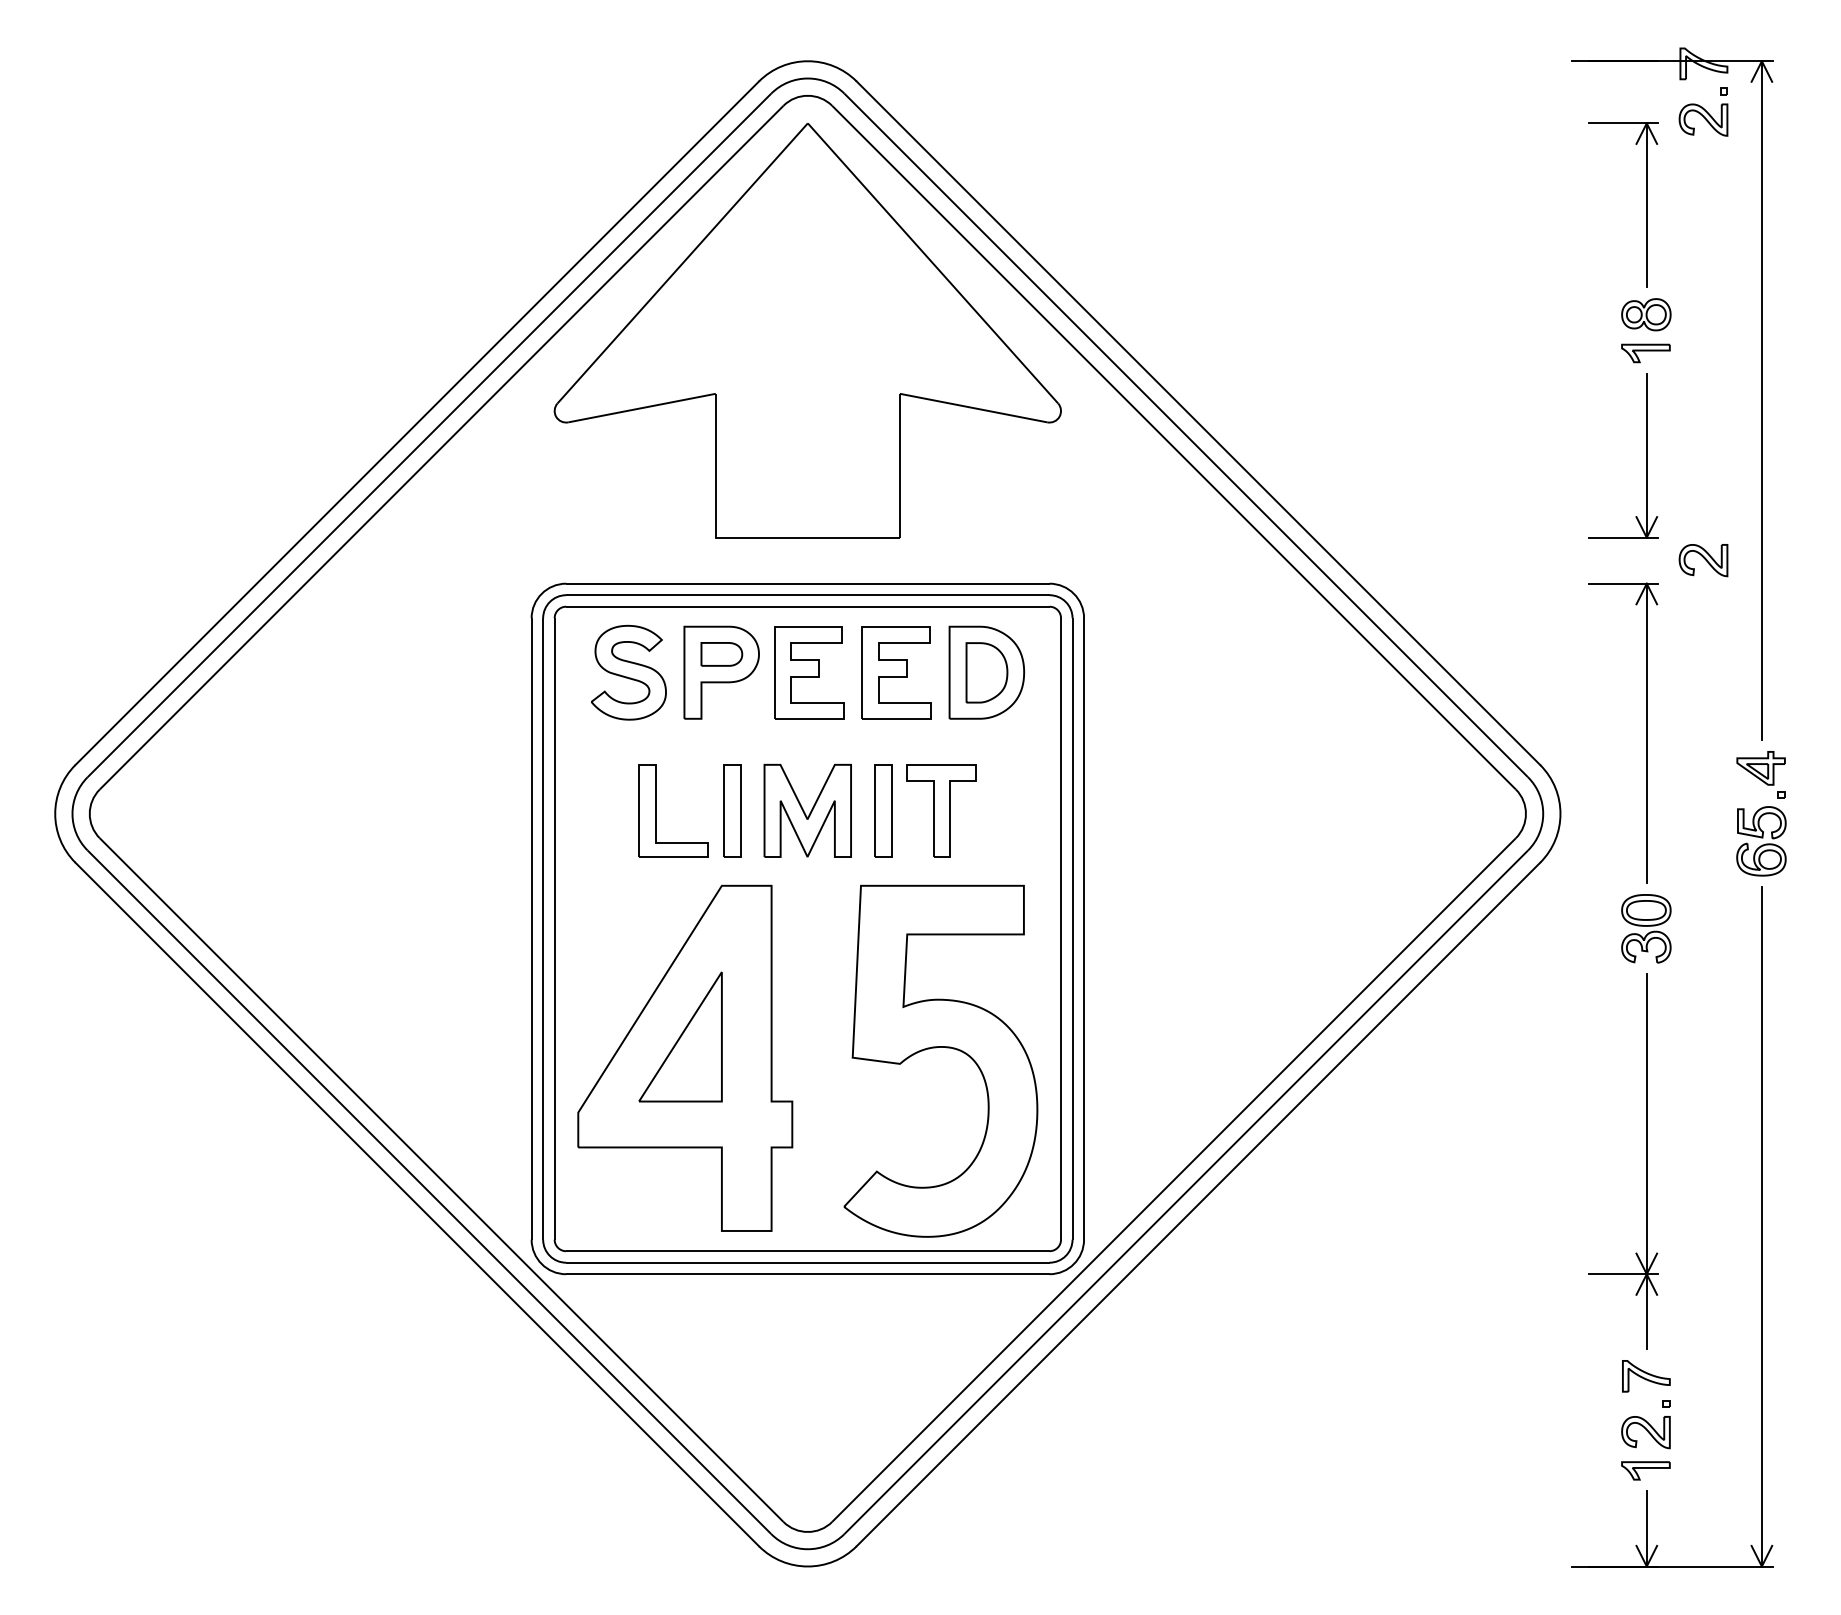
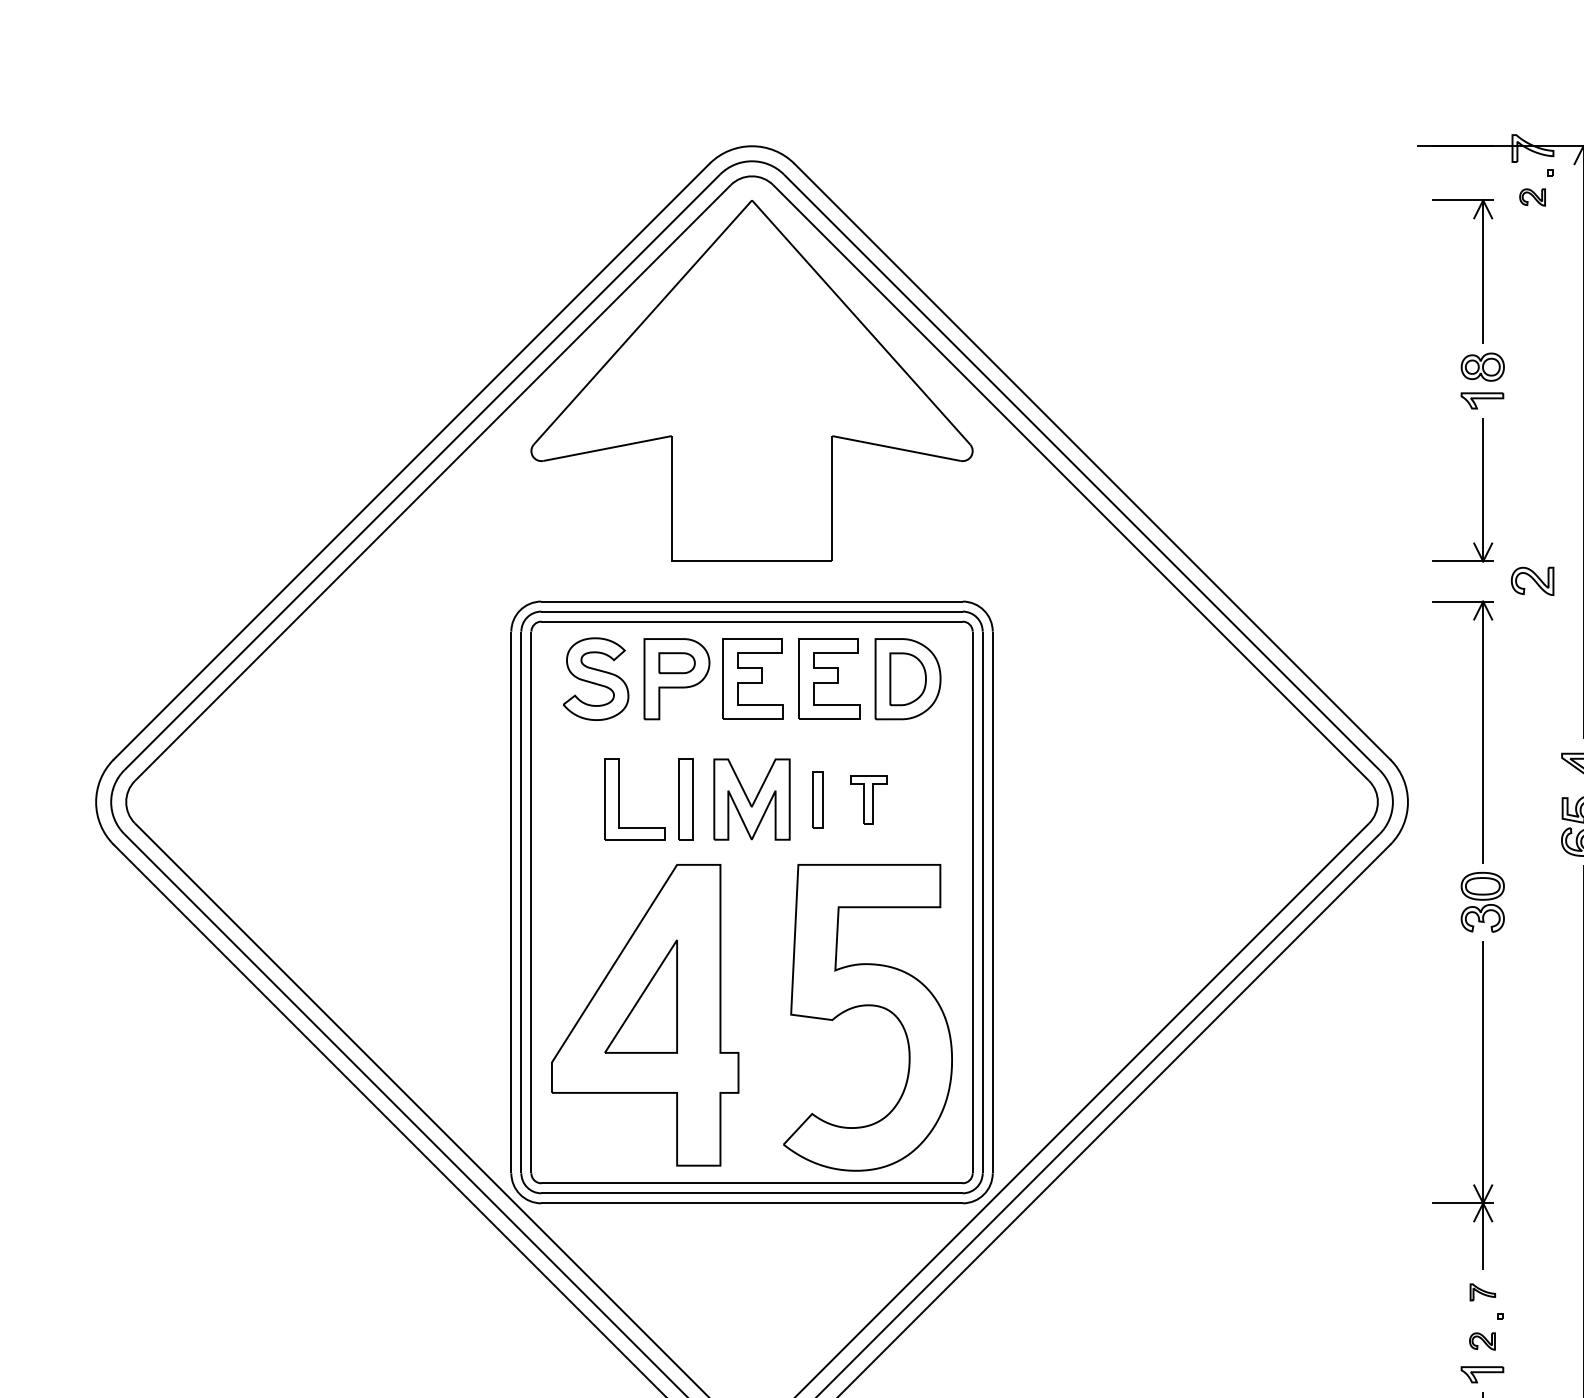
part: (1703, 119) -> (1532, 197), size x0.6
part: (883, 810) -> (817, 799), size x0.7
part: (941, 810) -> (868, 799), size x0.6
part: (1646, 1376) -> (1482, 1292), size x0.6
part: (1645, 1432) -> (1482, 1341), size x0.6

